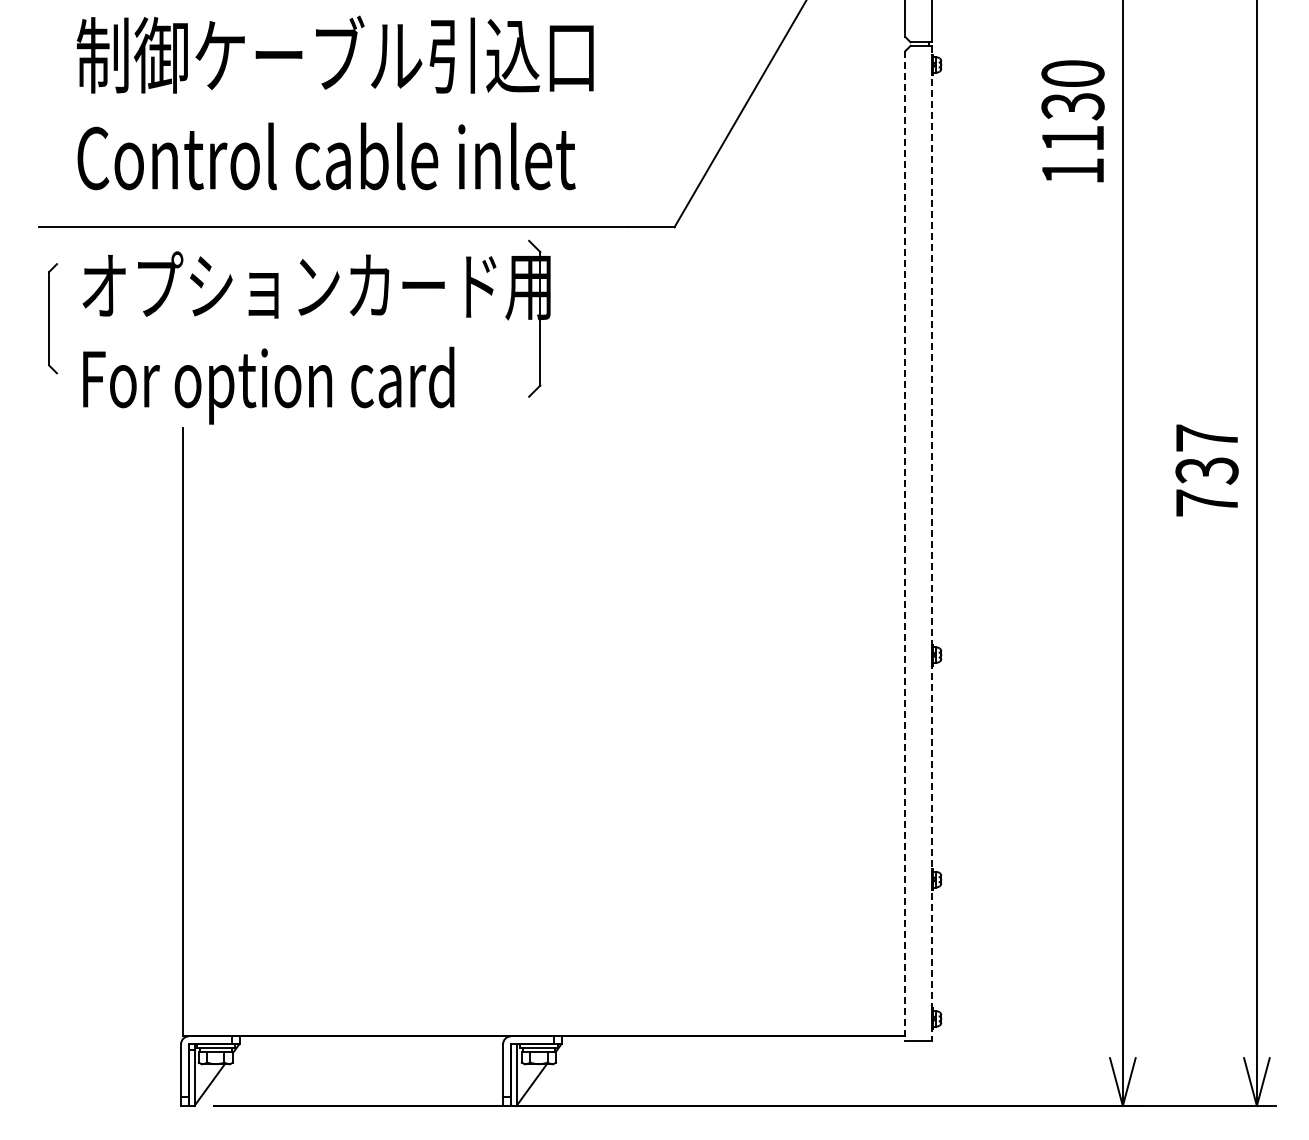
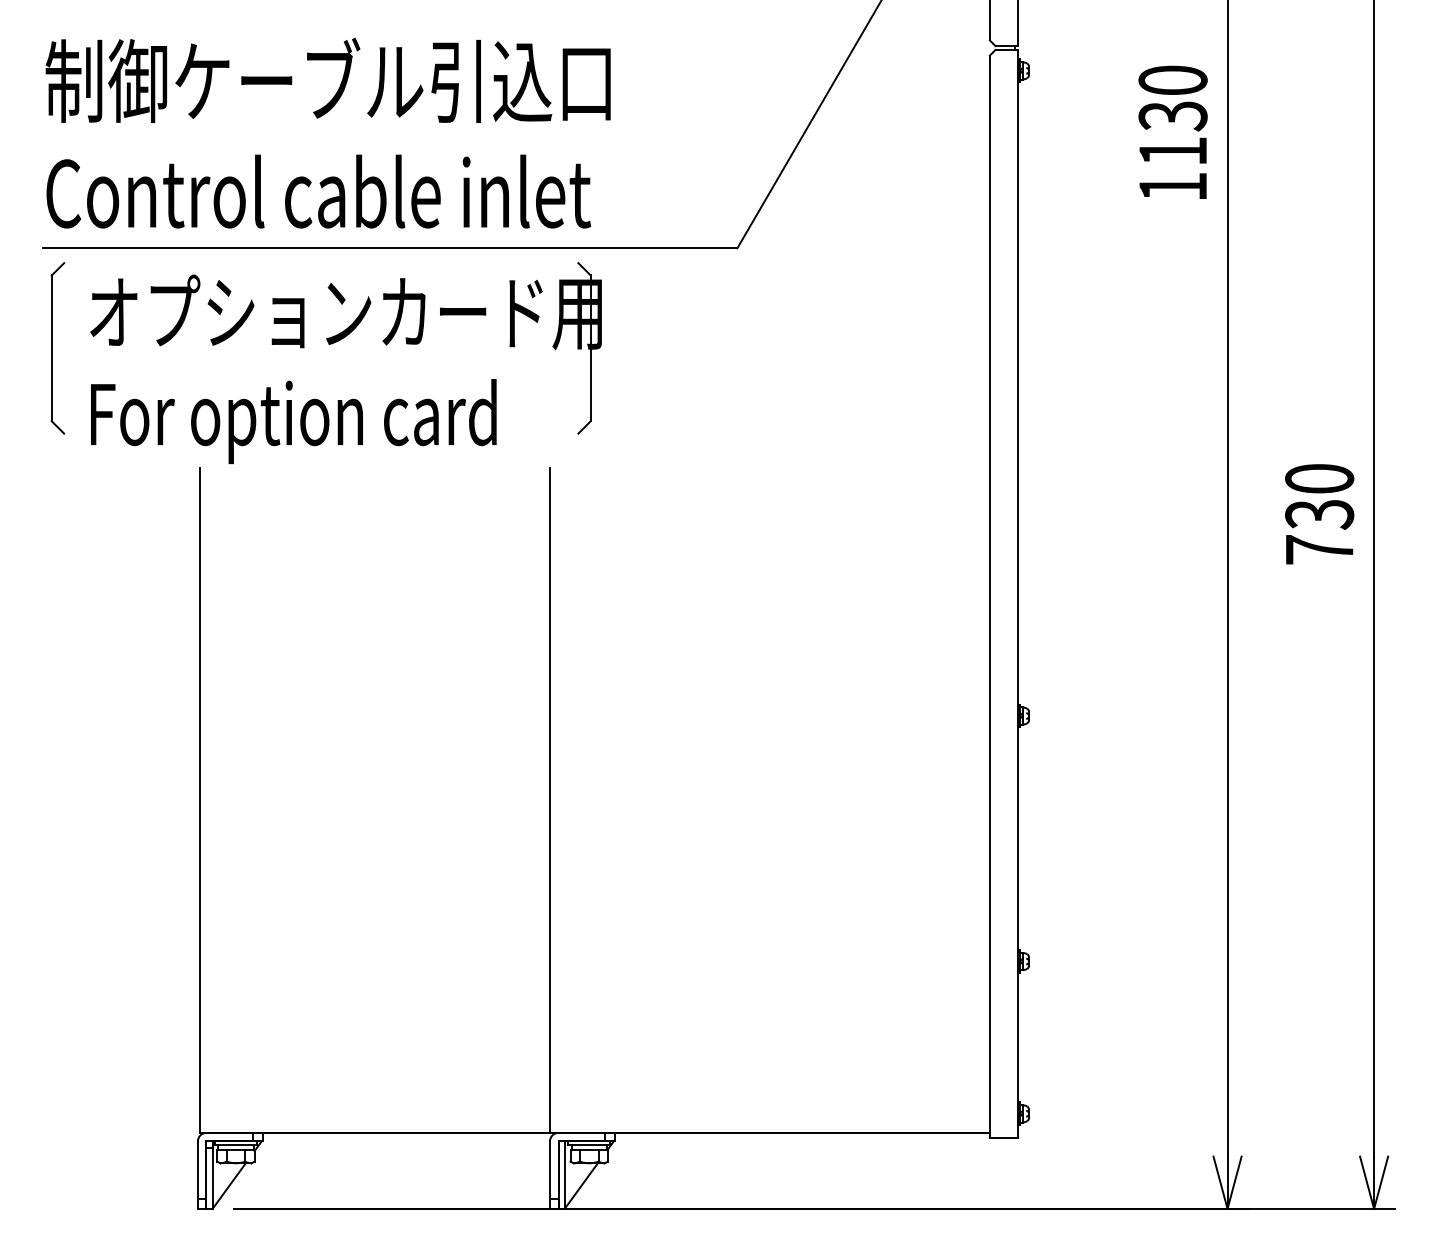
text: (334, 102) -> (327, 132), moved
part: (52, 318) -> (57, 348), size x1.43
text: (1206, 437) -> (1319, 478), 737 -> 730
line: (931, 543) -> (1018, 594), dashed -> solid
line: (905, 545) -> (989, 596), dashed -> solid
line: (503, 732) -> (550, 800), added

